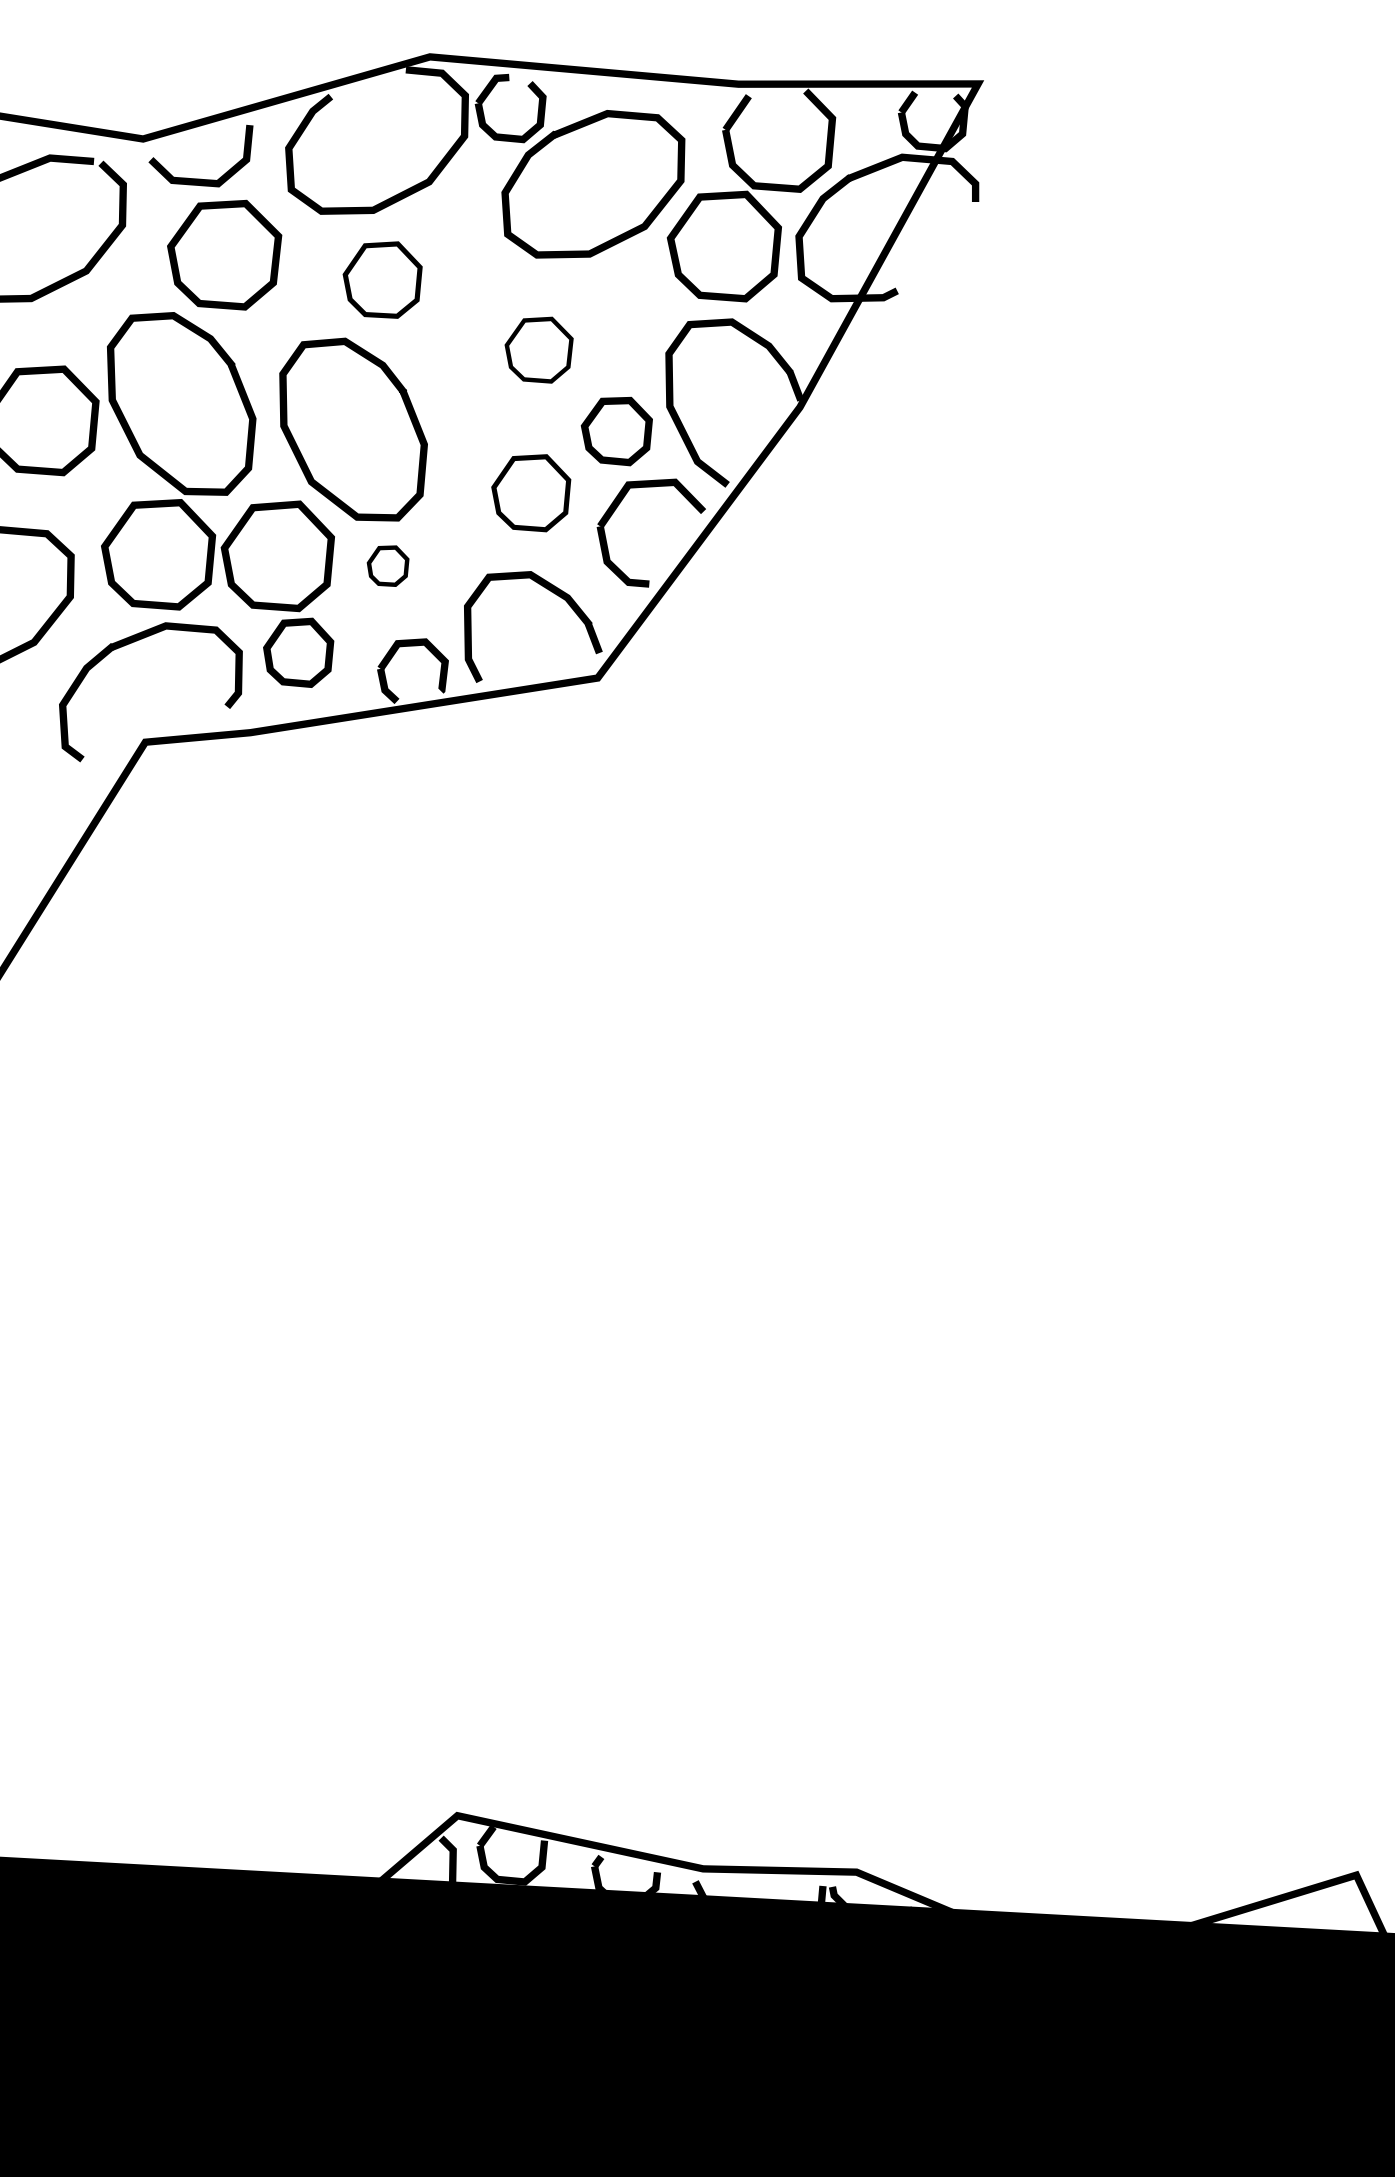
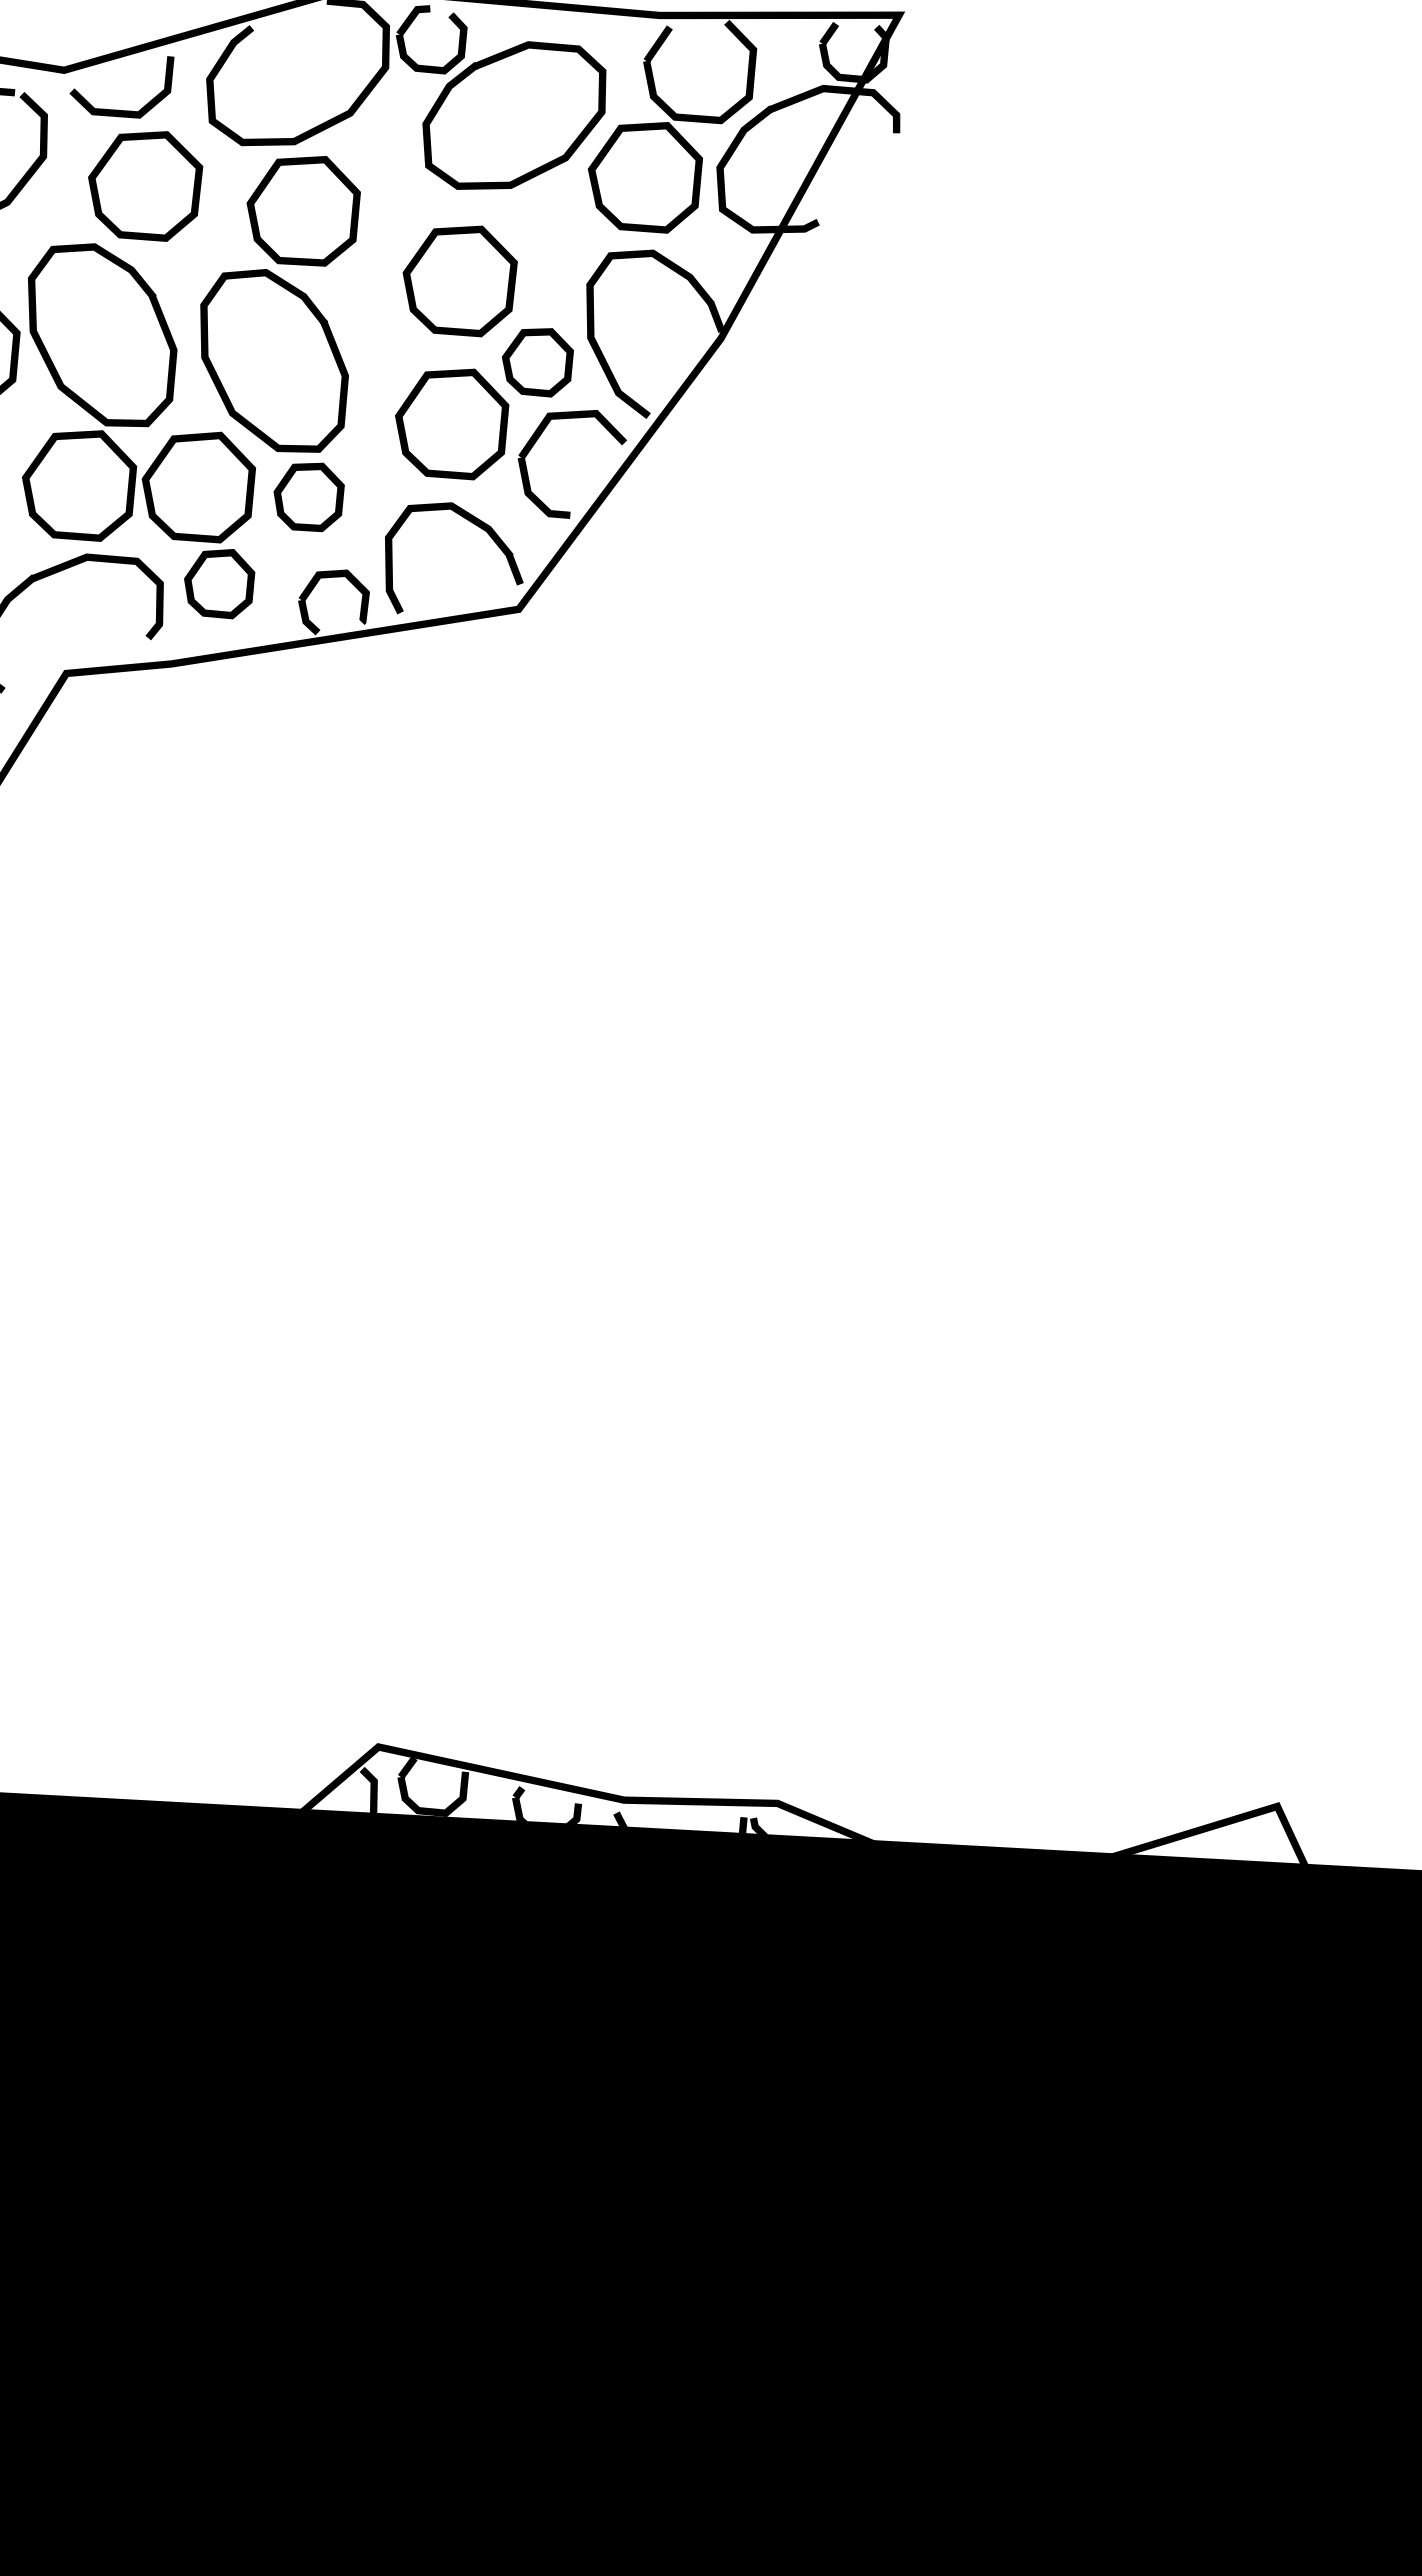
part: (382, 280) -> (303, 211), size x1.43
part: (538, 350) -> (459, 281), size x1.67
part: (531, 493) -> (452, 424), size x1.43
part: (387, 566) -> (308, 497), size x1.67

